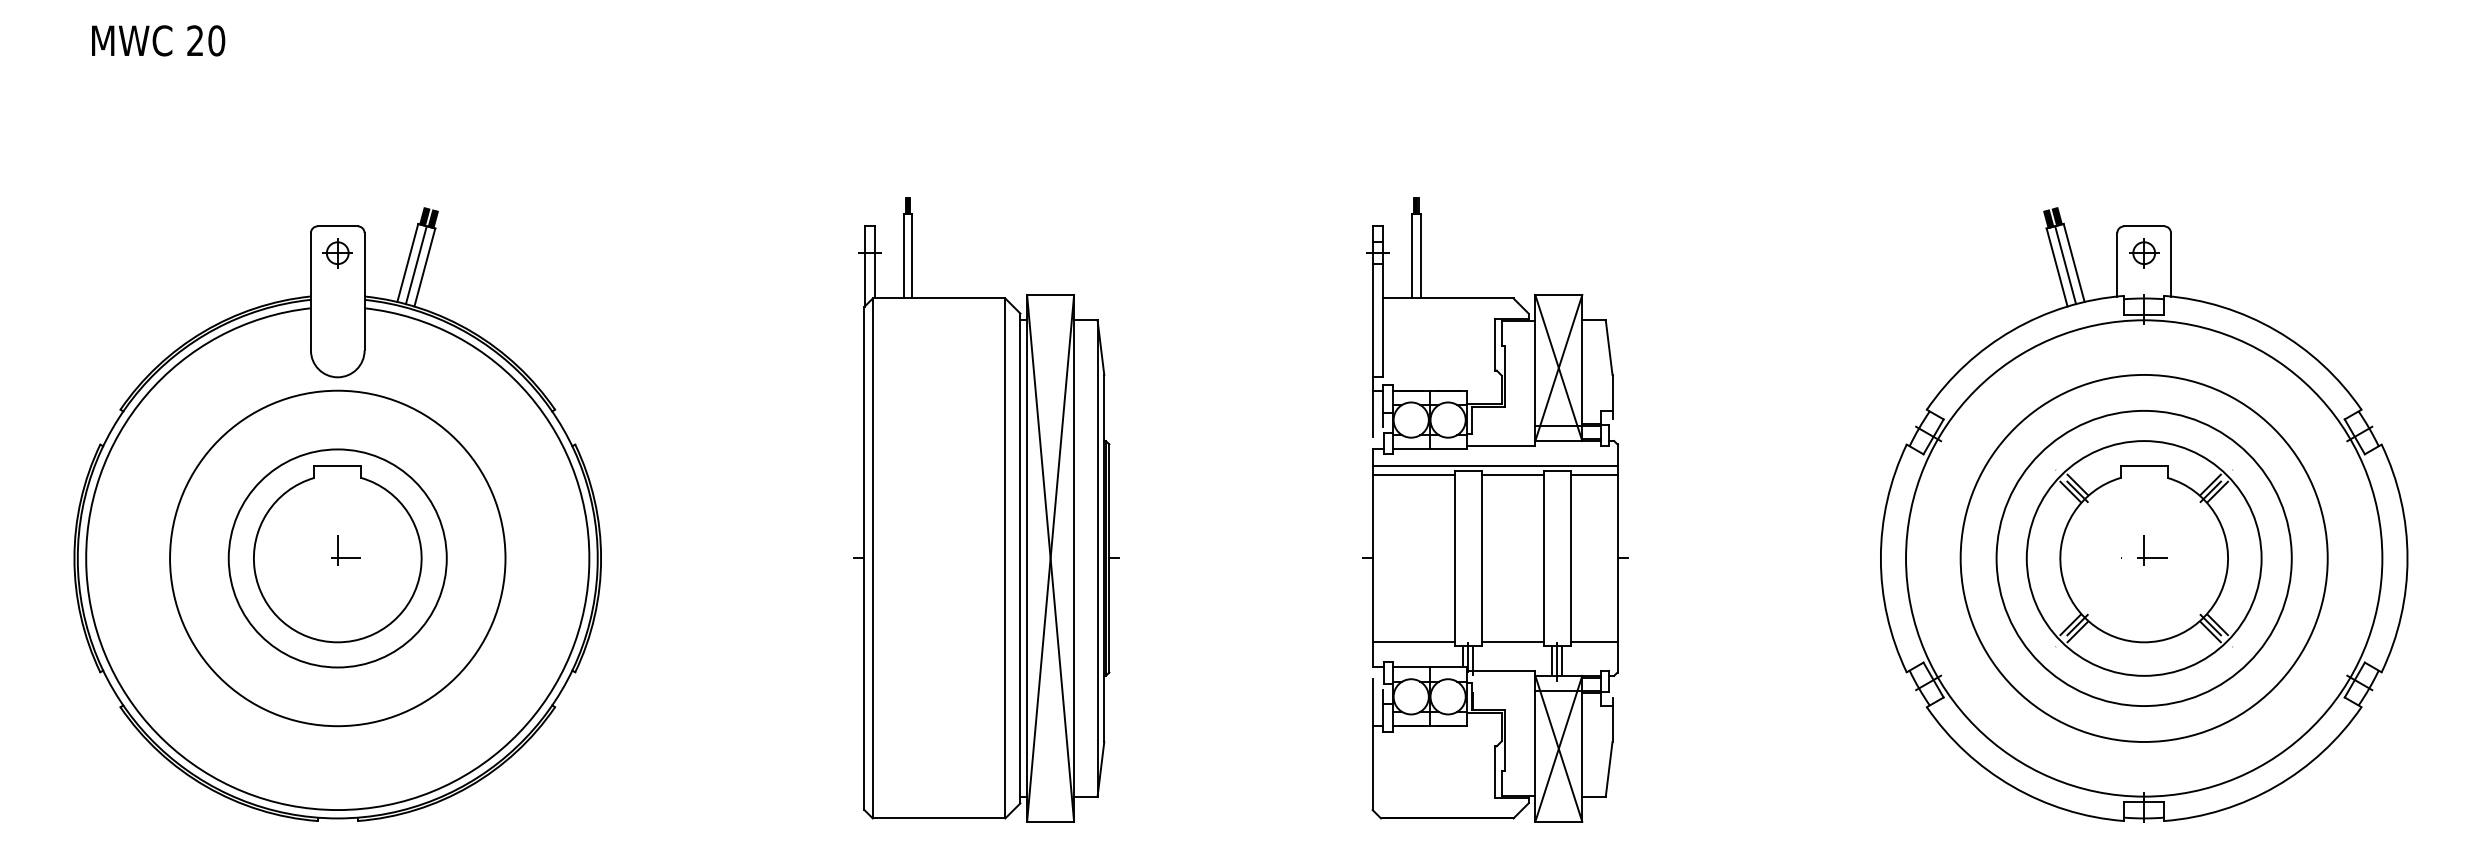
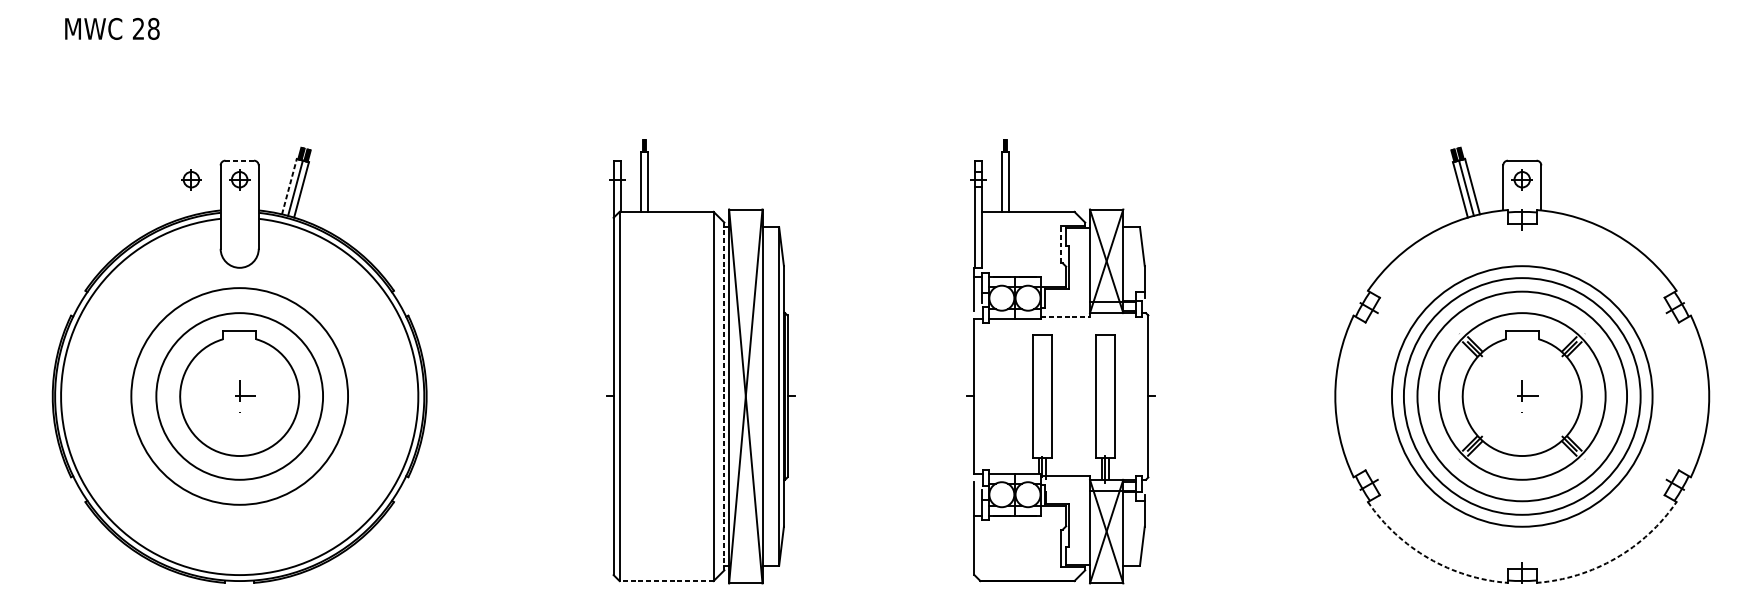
text: (216, 41) -> (153, 29), 20 -> 28
line: (338, 226) -> (240, 160), solid -> dashed
part: (269, 253) -> (191, 179), added
line: (407, 262) -> (289, 186), solid -> dashed
line: (1495, 344) -> (1061, 244), solid -> dashed
line: (1501, 446) -> (1065, 316), solid -> dashed
line: (1494, 466) -> (1060, 331), removed
line: (1413, 474) -> (1003, 336), removed
line: (1512, 474) -> (1073, 336), removed
line: (1593, 474) -> (1131, 336), removed
circle: (337, 558) -> (239, 396), size x0.7
circle: (337, 558) -> (239, 396), size x1.4
line: (1020, 558) -> (724, 396), solid -> dashed
circle: (2144, 558) -> (1522, 396), size x0.7
line: (1413, 642) -> (1003, 456), removed
line: (1512, 642) -> (1073, 456), removed
line: (1593, 642) -> (1131, 456), removed
arc: (2012, 786) -> (1428, 558), solid -> dashed
arc: (2275, 786) -> (1615, 558), solid -> dashed
line: (938, 818) -> (666, 581), solid -> dashed

